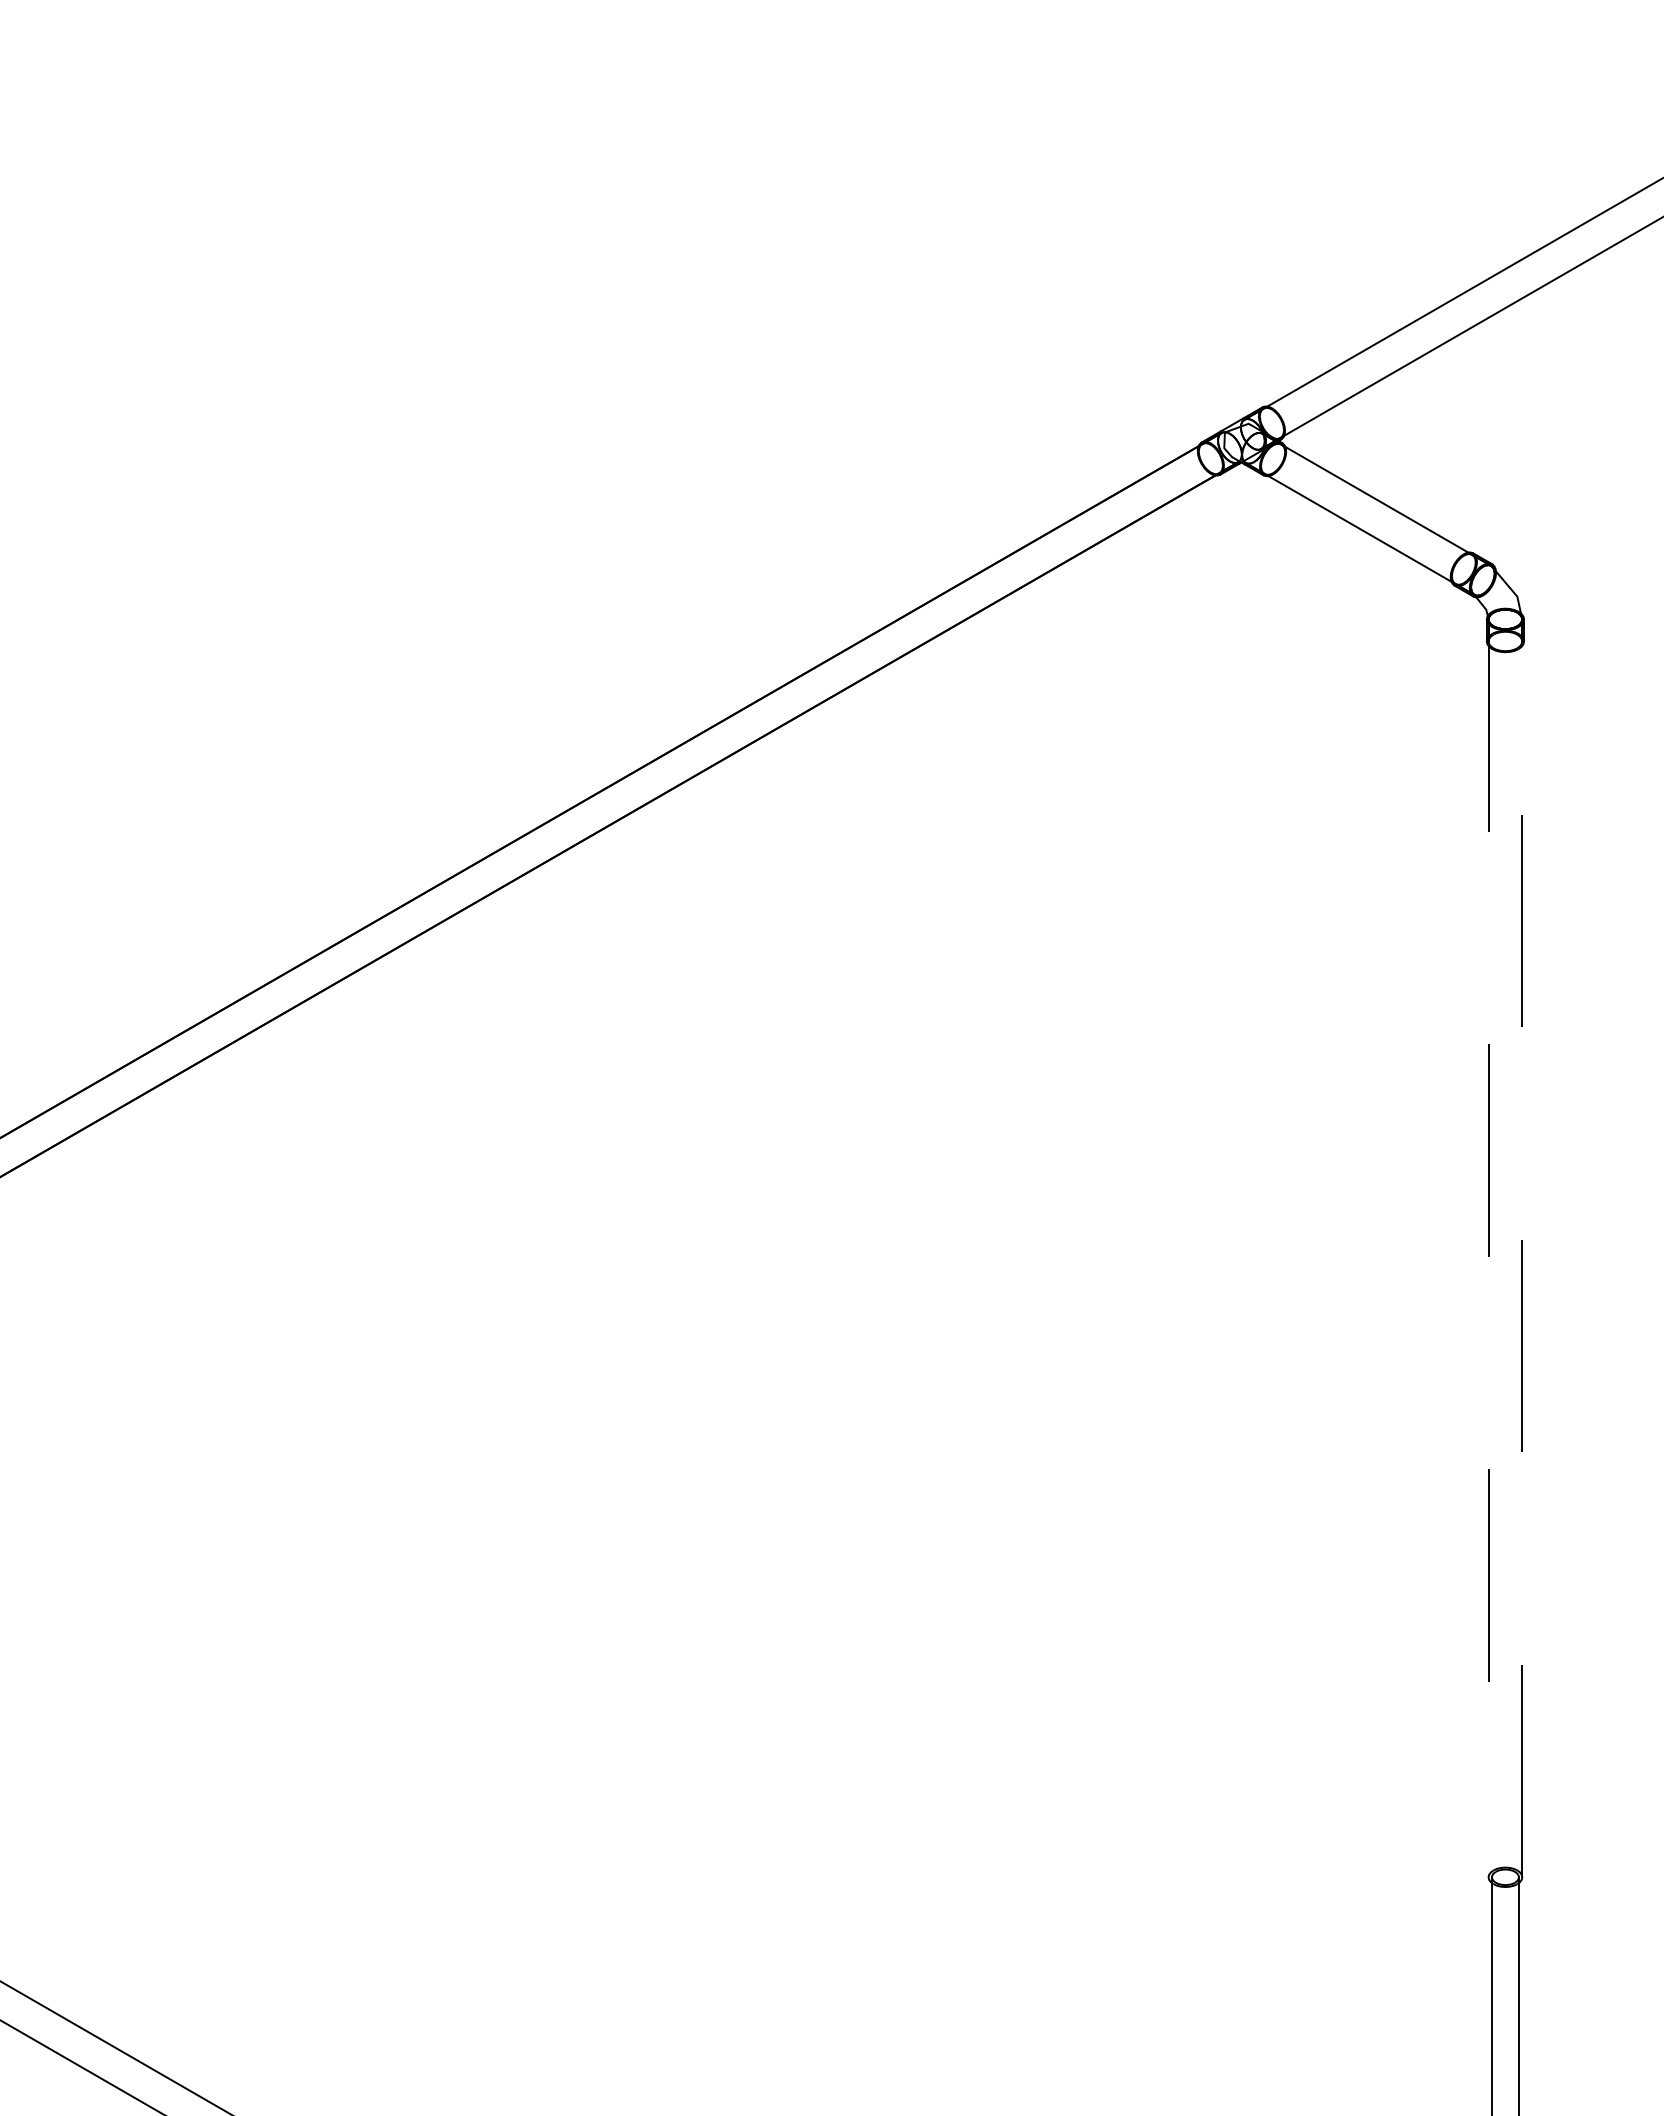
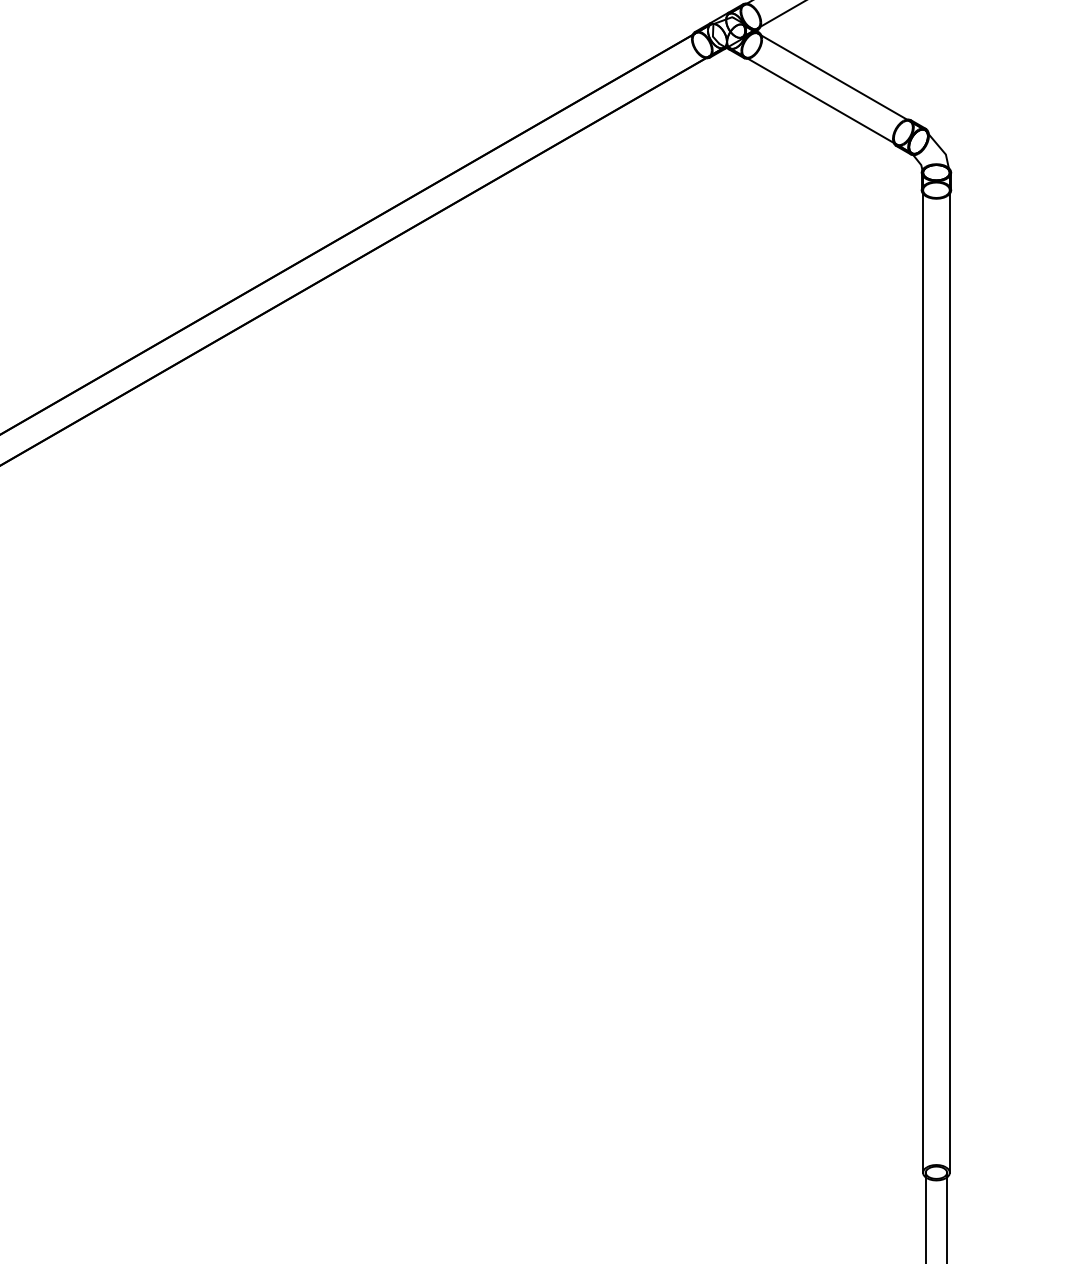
line: (1488, 1248) -> (922, 672), dashed -> solid
line: (1522, 1248) -> (950, 672), dashed -> solid

